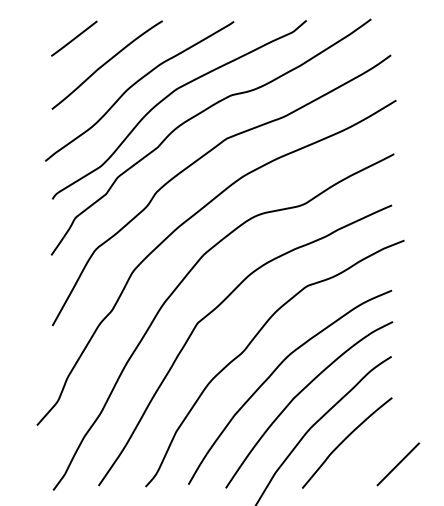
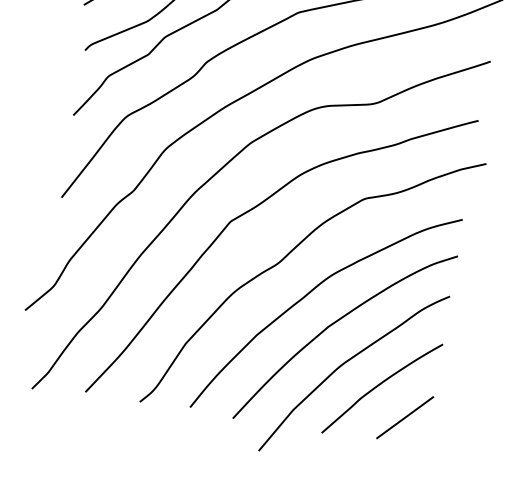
line: (397, 464) -> (404, 417), moved

